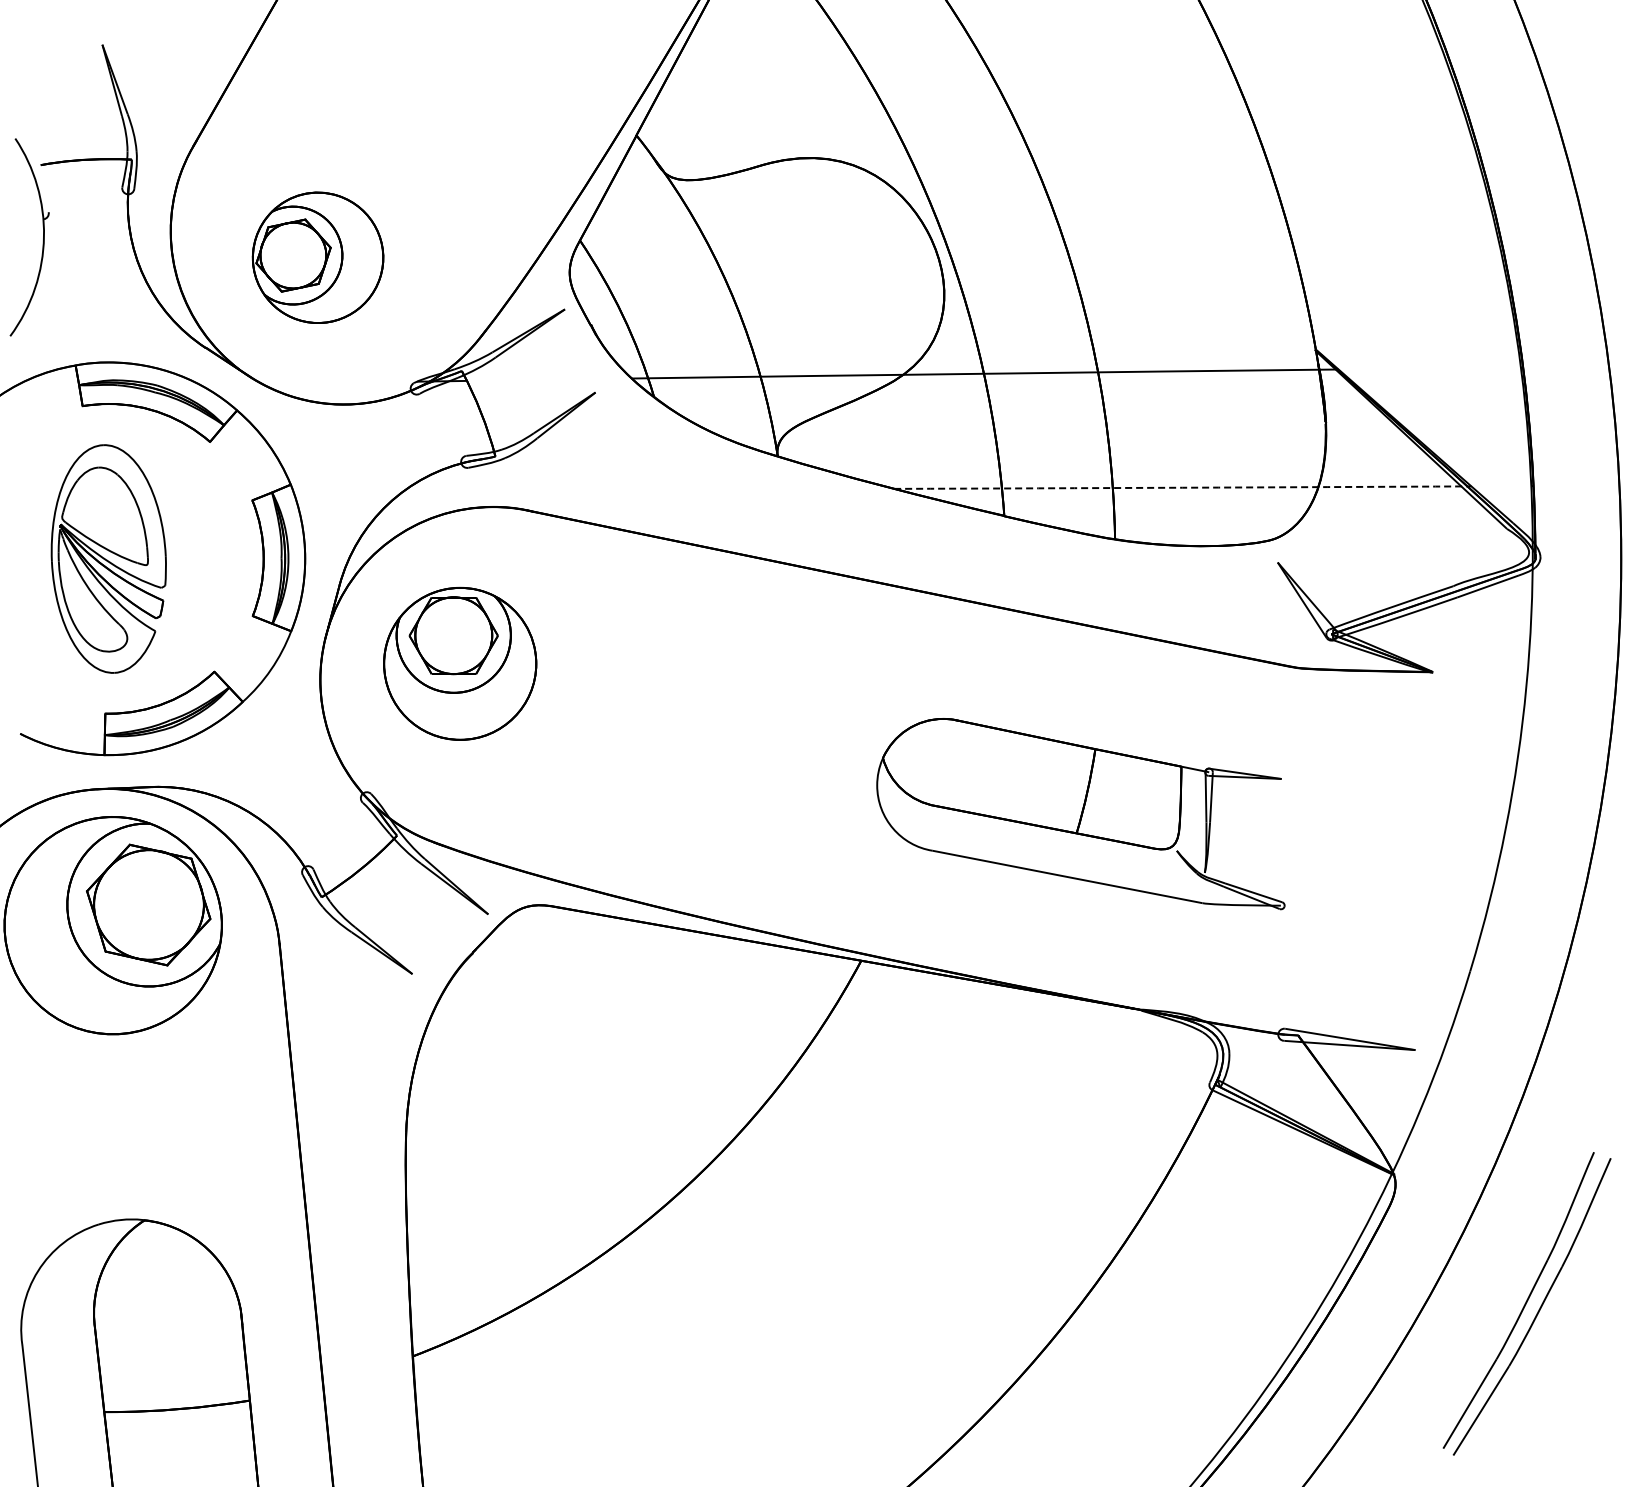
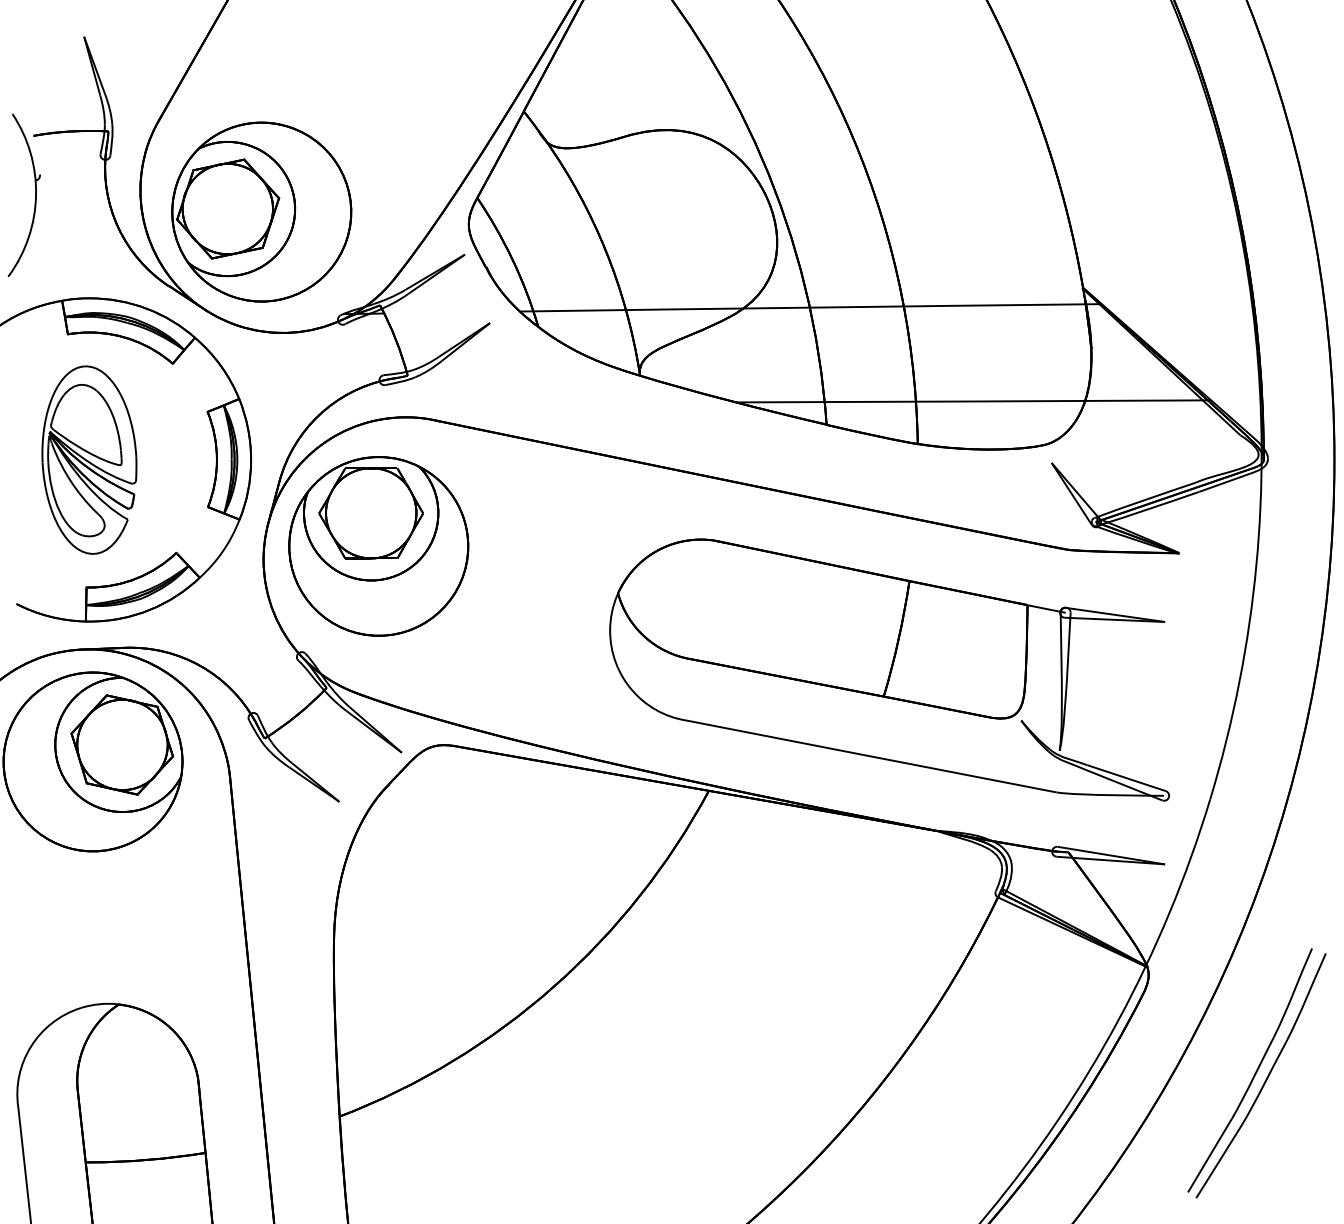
part: (317, 257) -> (261, 211), size x1.67
arc: (1182, 487) -> (973, 401), dashed -> solid
part: (459, 663) -> (378, 546), size x1.43
part: (1080, 813) -> (889, 669), size x1.67

